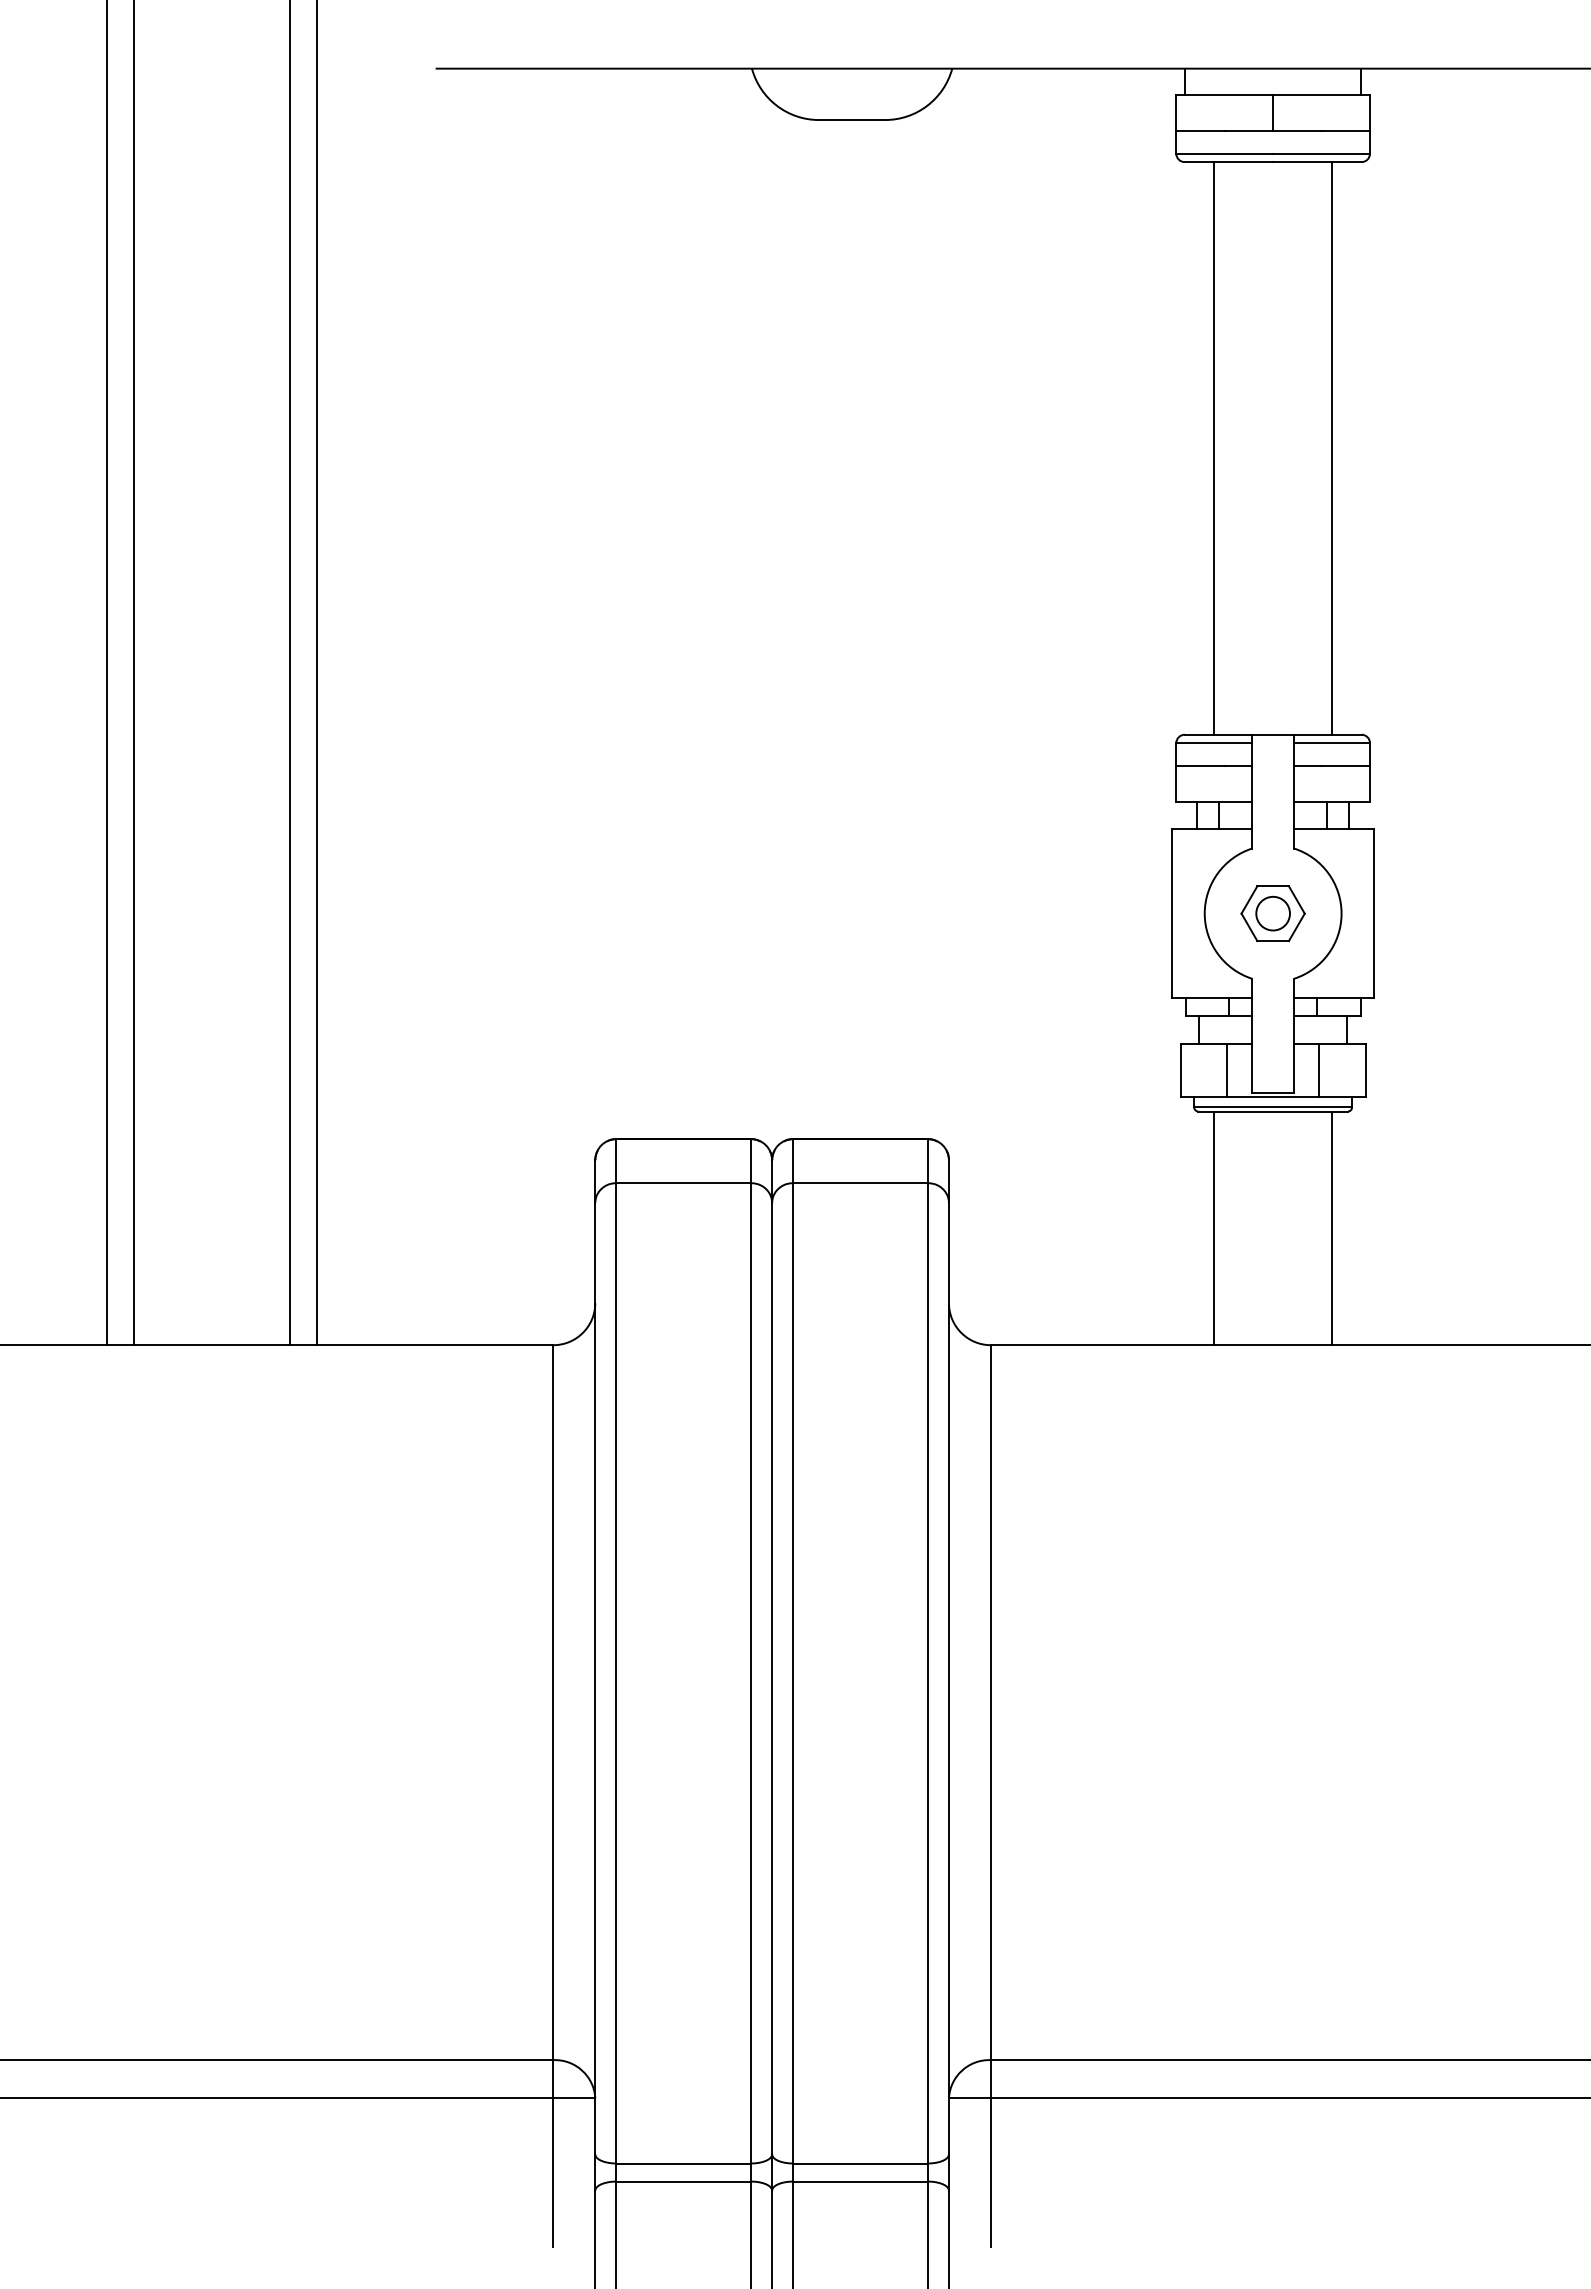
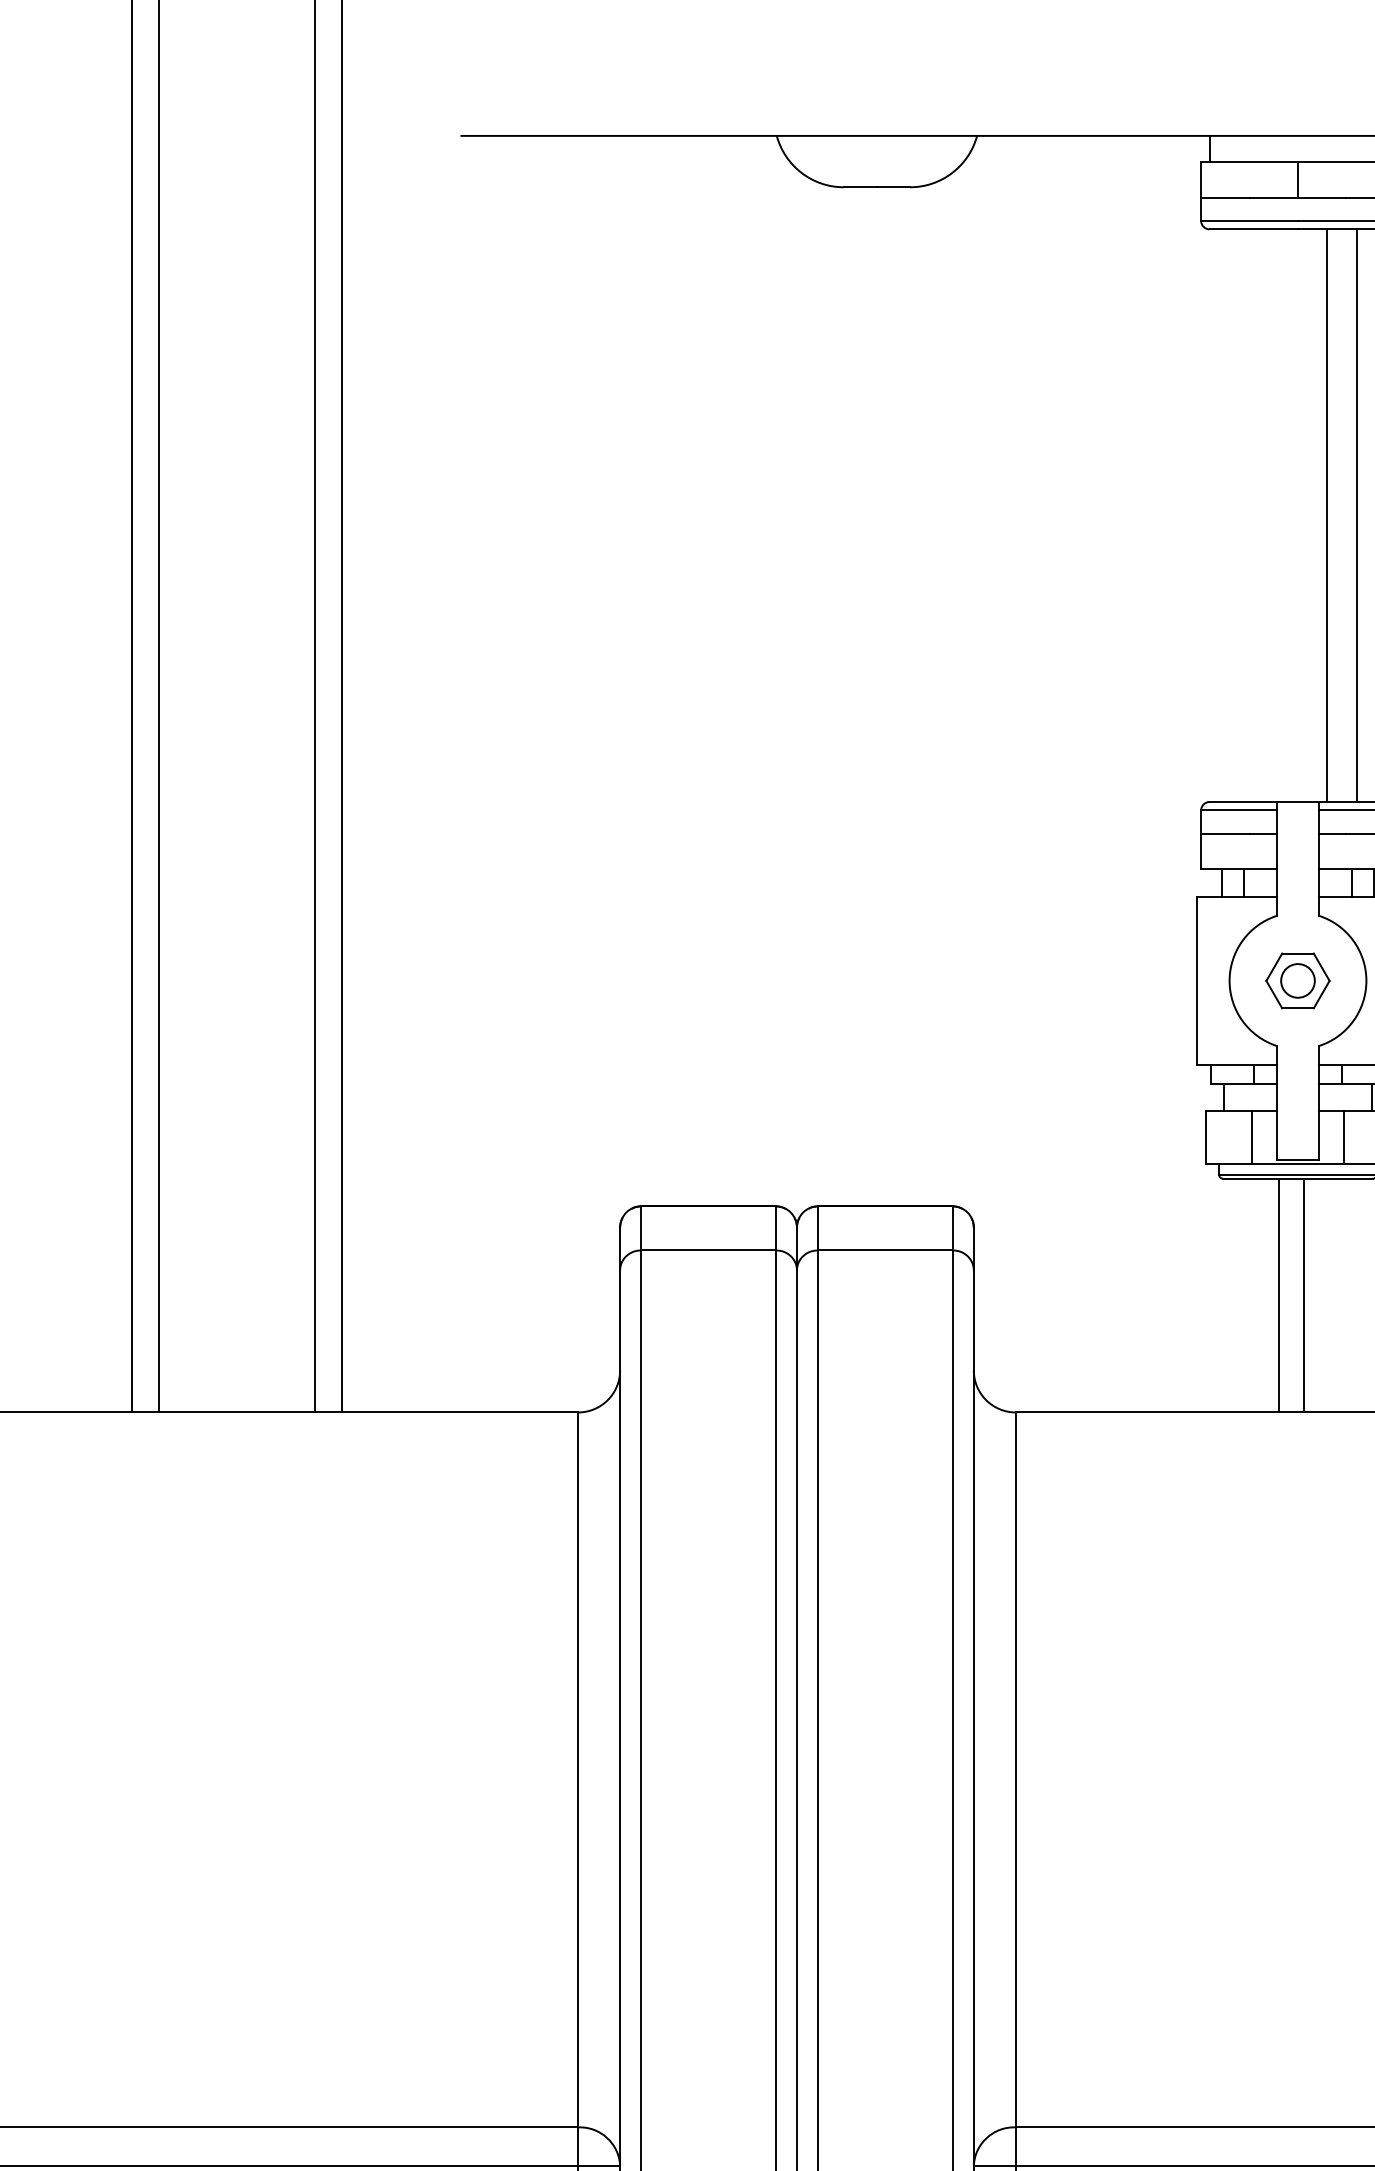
line: (1214, 448) -> (1327, 515), moved
line: (1214, 1228) -> (1304, 1295), moved
line: (1332, 1228) -> (1279, 1295), moved

